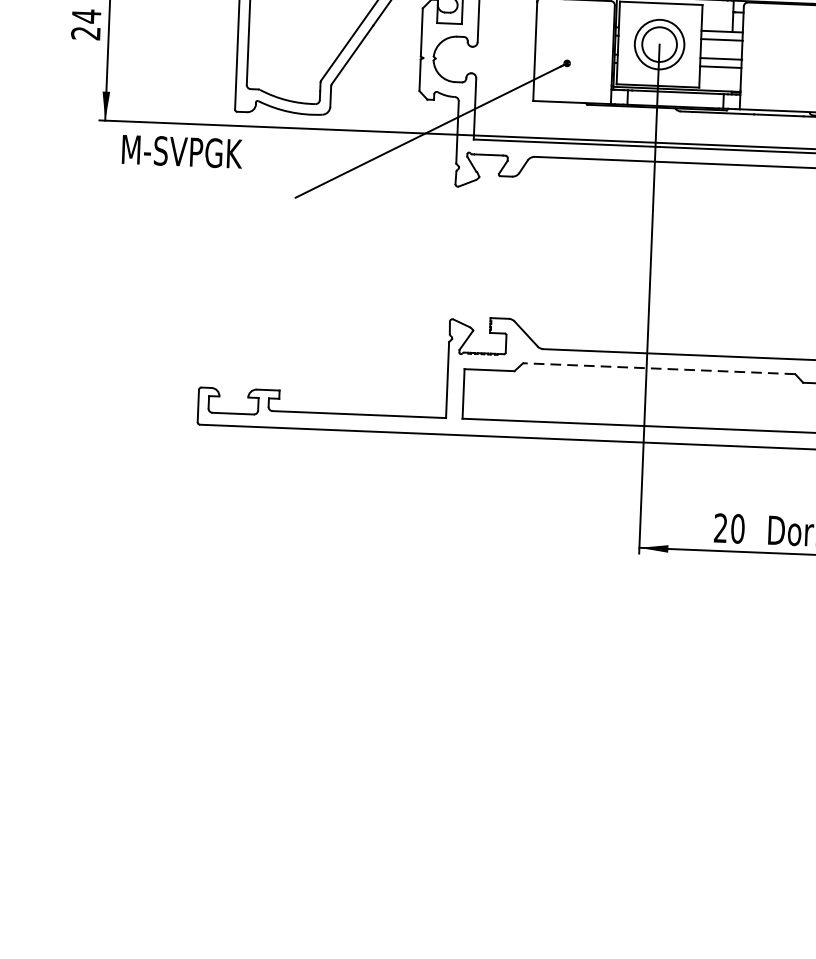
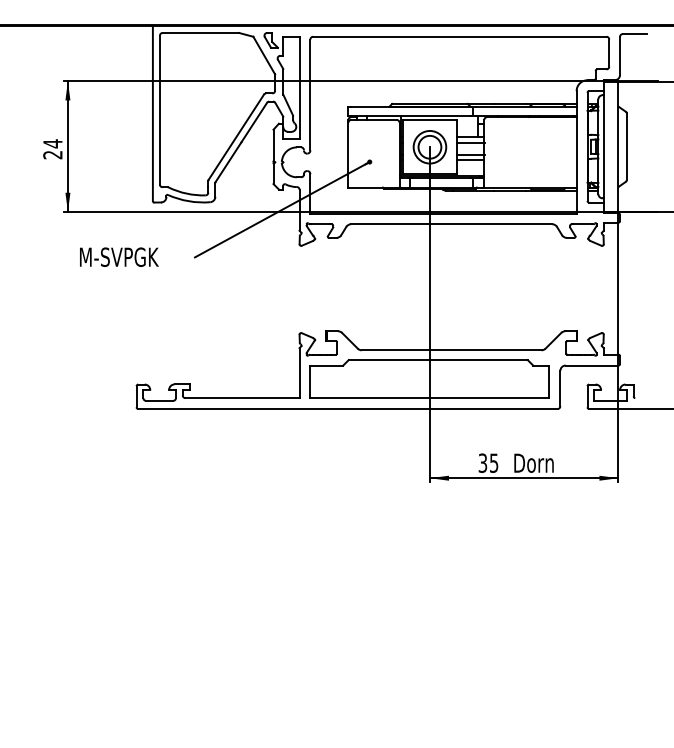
text: (182, 150) -> (119, 256), moved
line: (659, 369) -> (438, 360), dashed -> solid
text: (729, 527) -> (488, 462), 20 -> 35

